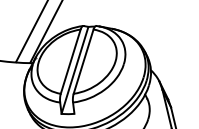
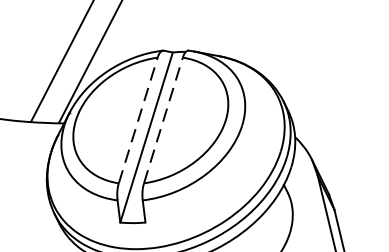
line: (70, 61) -> (137, 120), solid -> dashed
line: (83, 61) -> (163, 120), solid -> dashed

